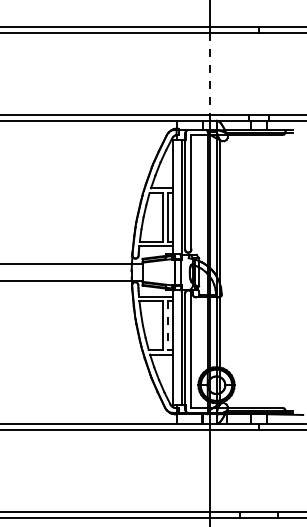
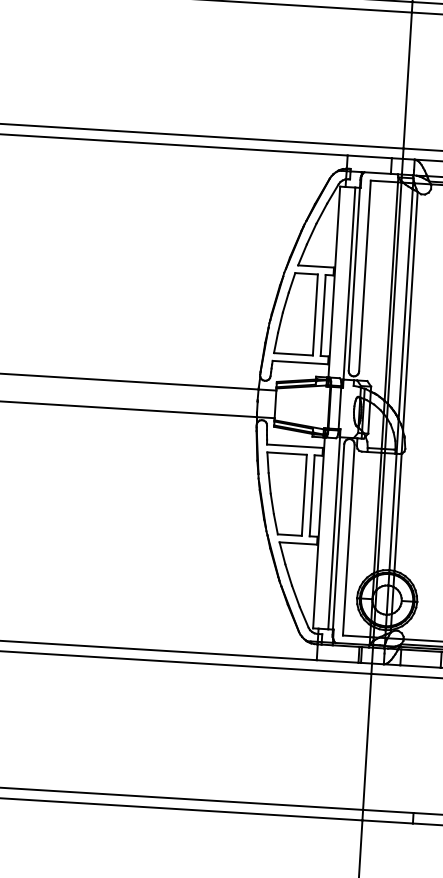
line: (209, 73) -> (407, 80), dashed -> solid
line: (167, 326) -> (311, 497), dashed -> solid

